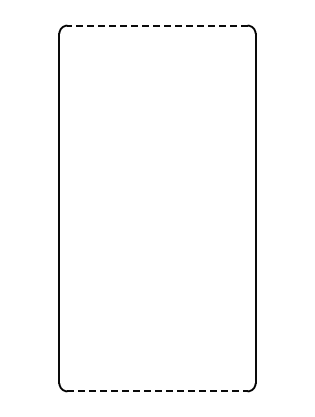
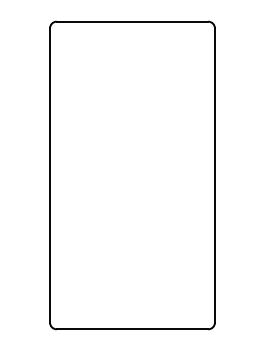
line: (157, 25) -> (132, 21), dashed -> solid
line: (157, 391) -> (132, 329), dashed -> solid

